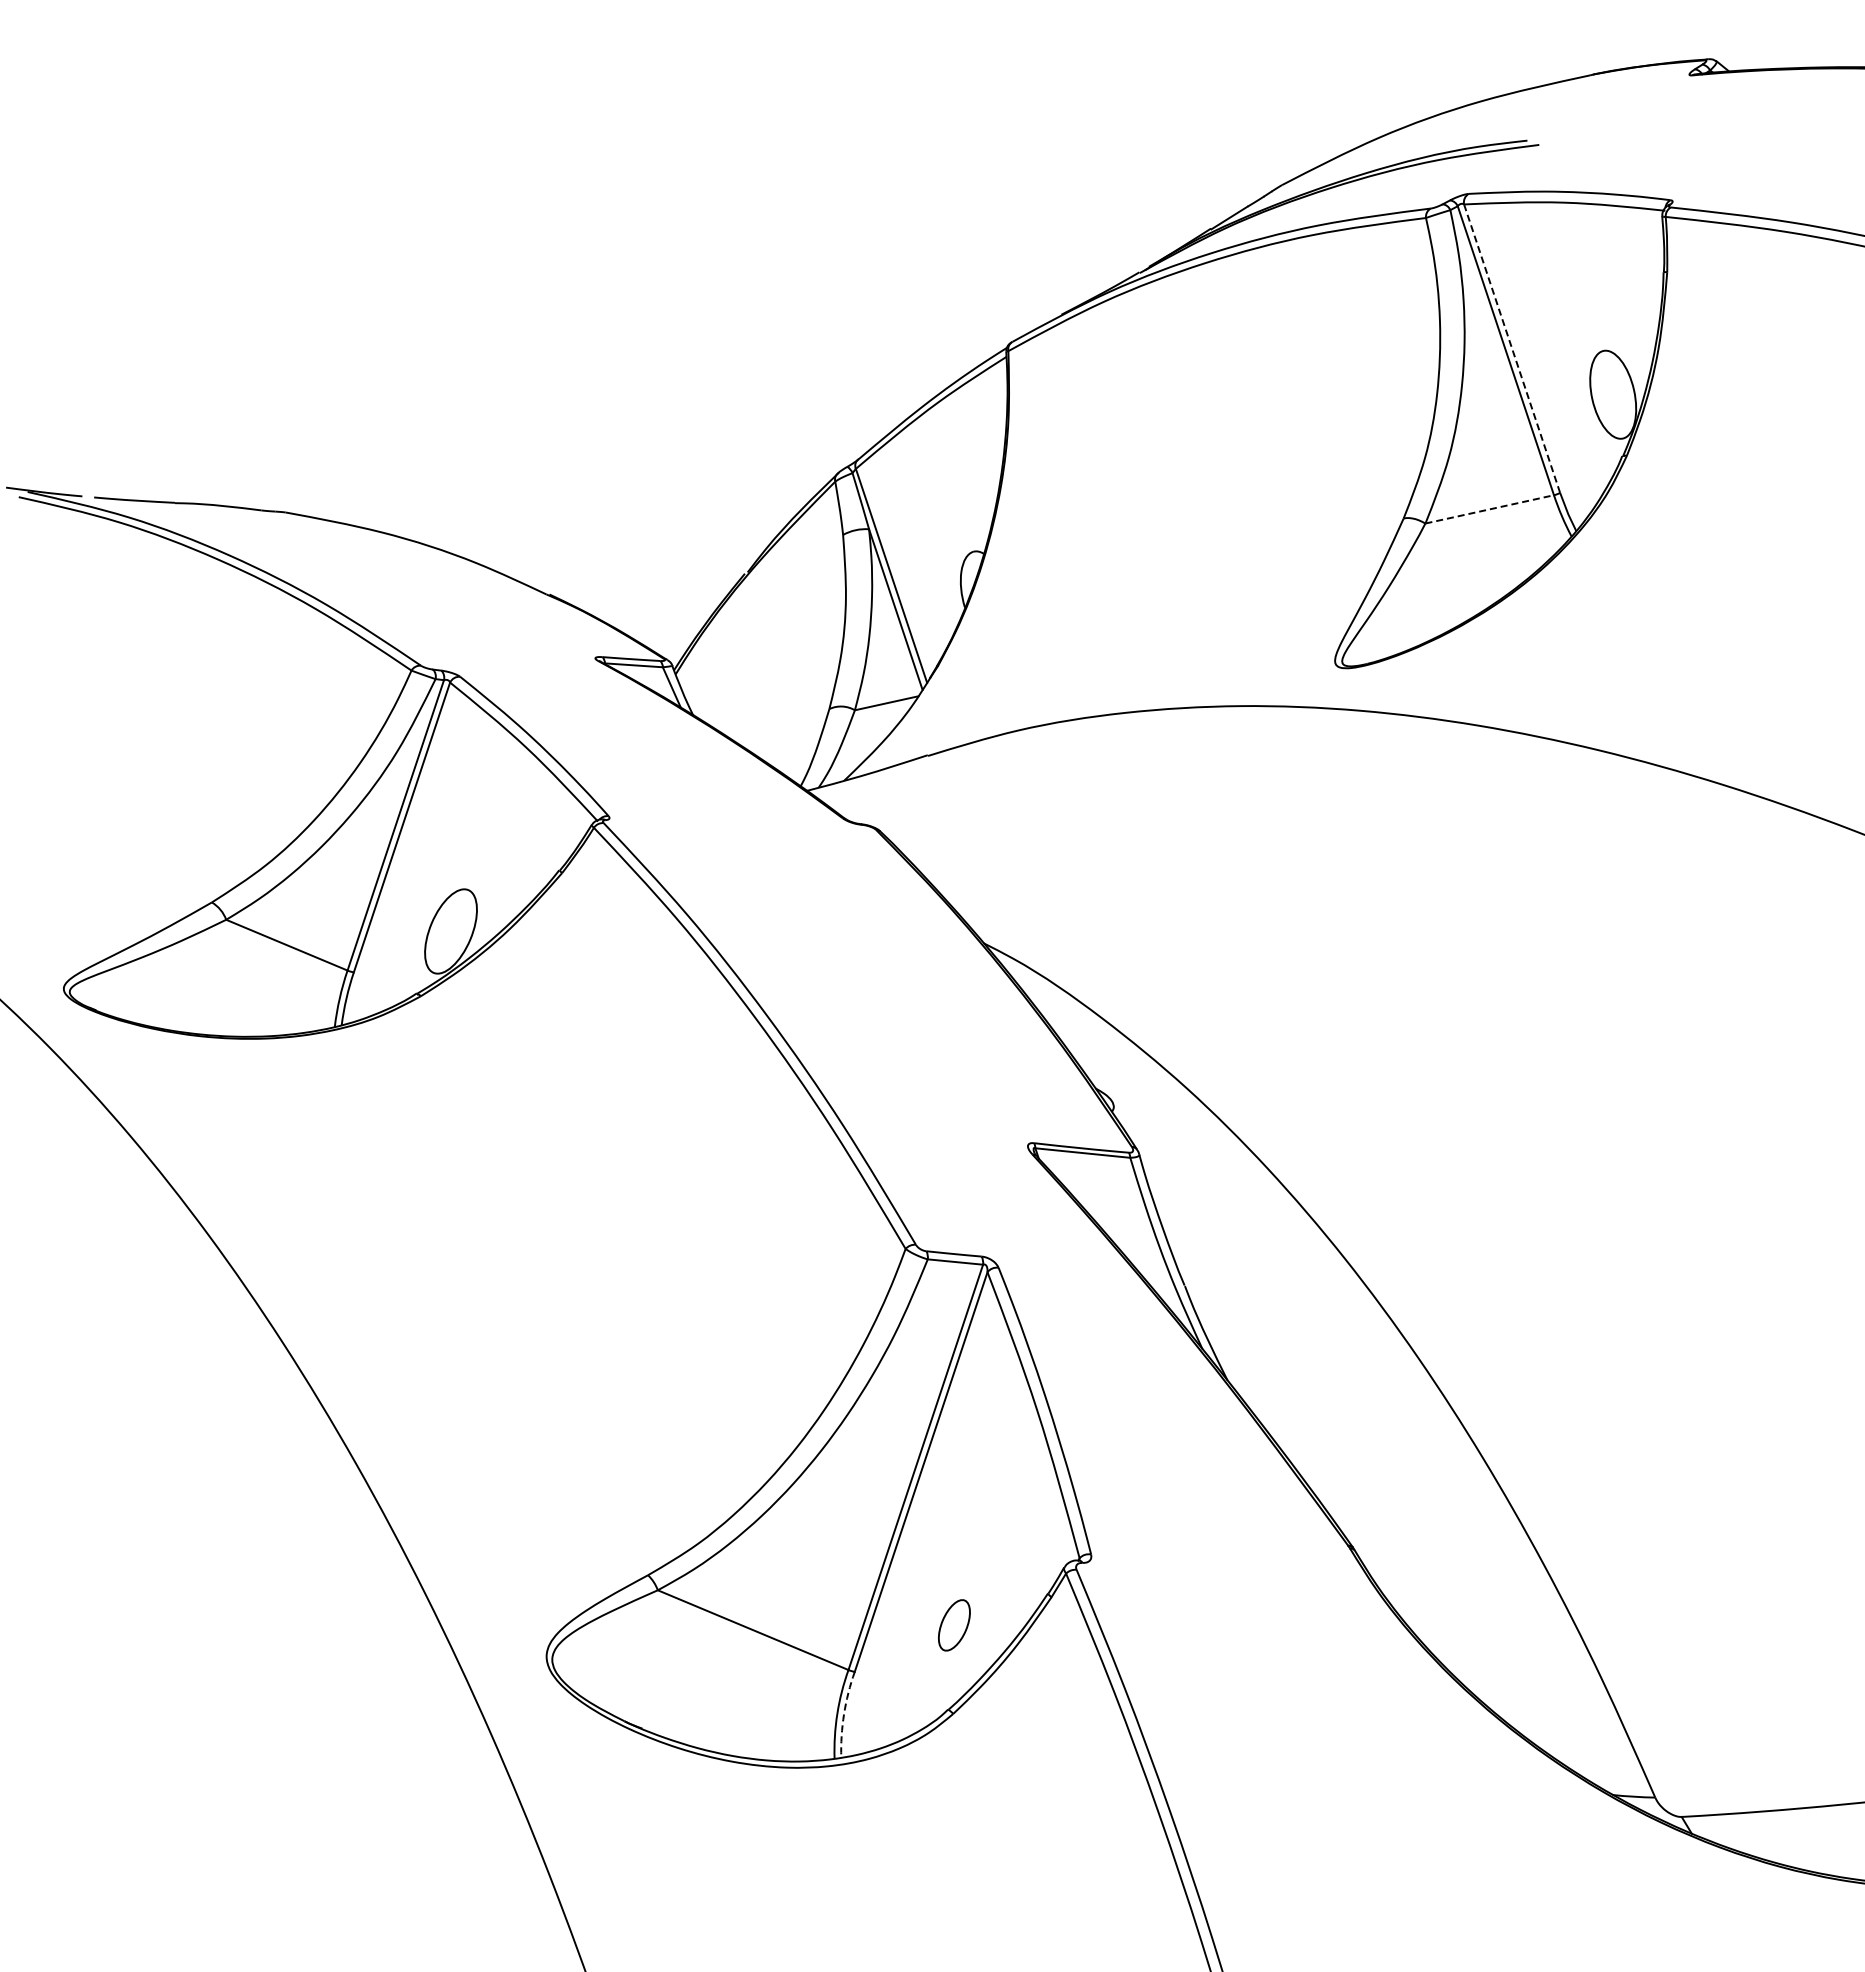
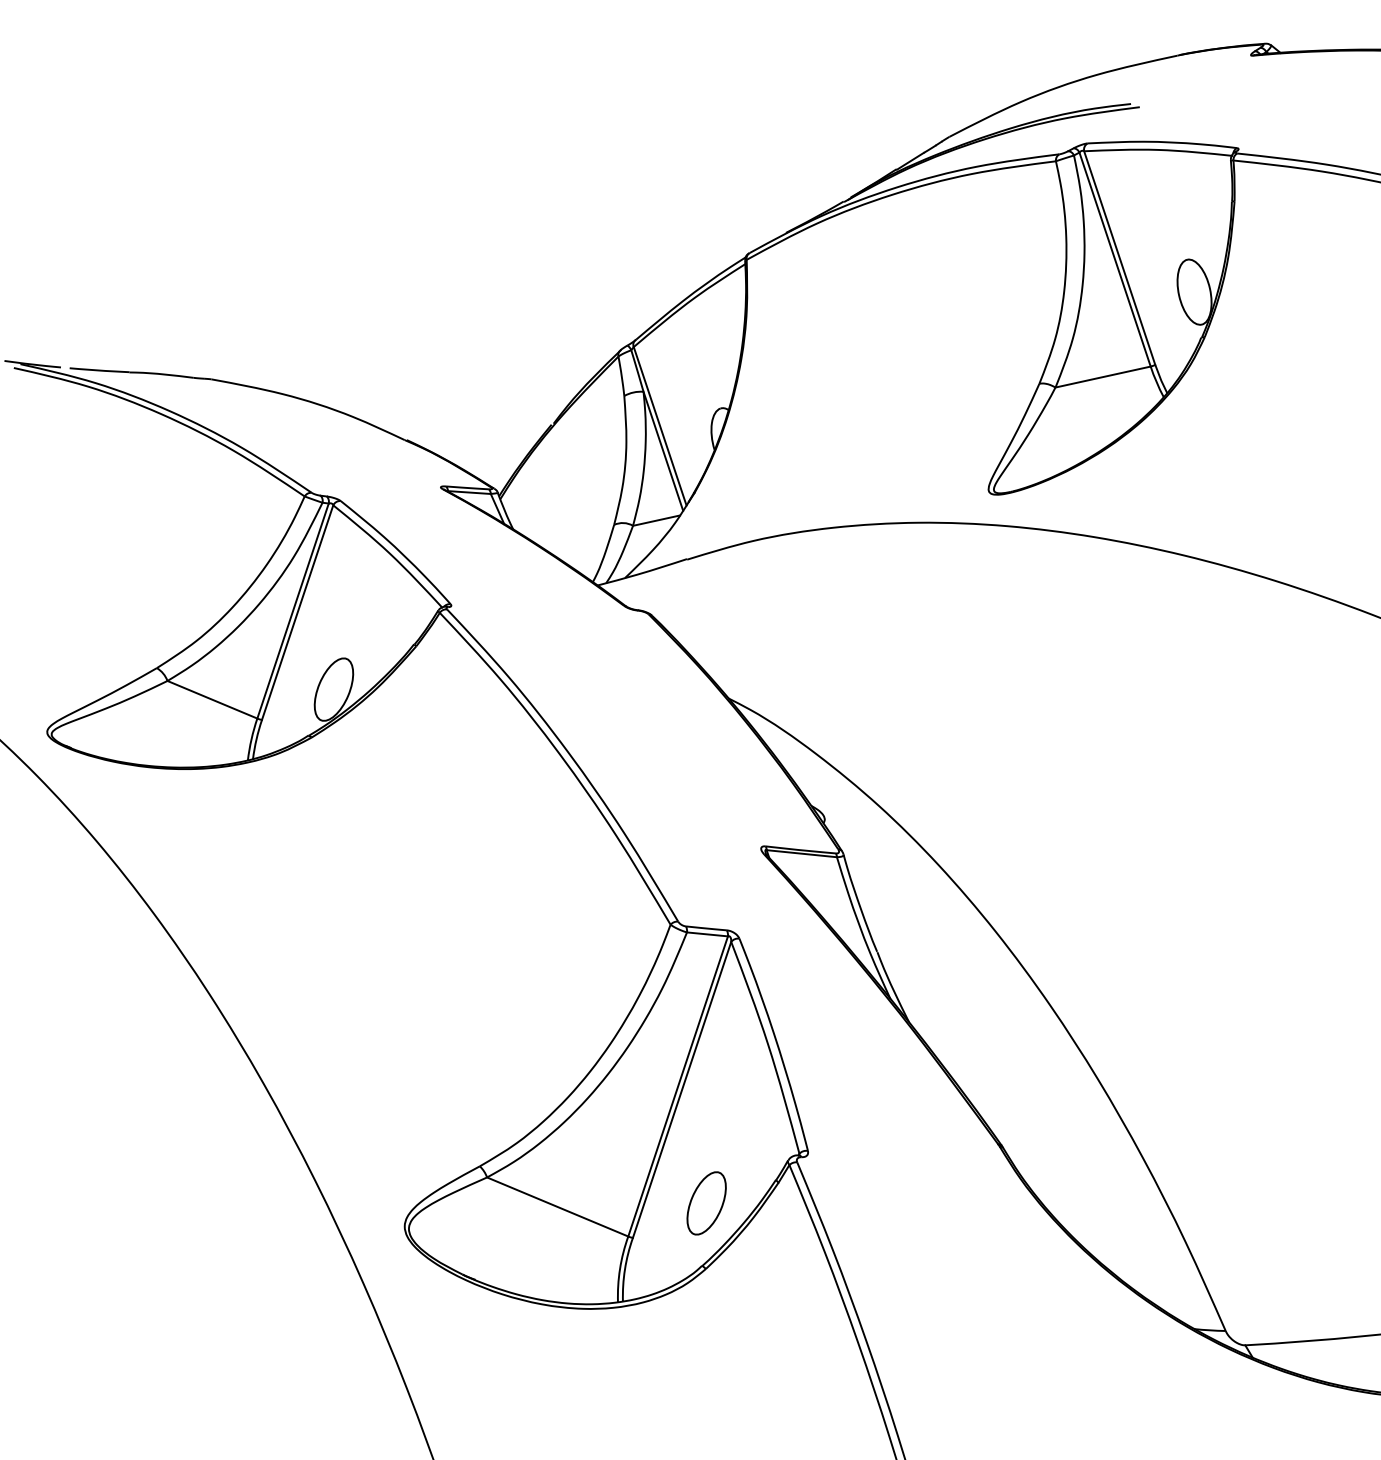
line: (1512, 348) -> (1119, 257), dashed -> solid
line: (1489, 509) -> (1102, 377), dashed -> solid
part: (954, 1625) -> (706, 1203), size x1.67
arc: (844, 1714) -> (625, 1269), dashed -> solid

